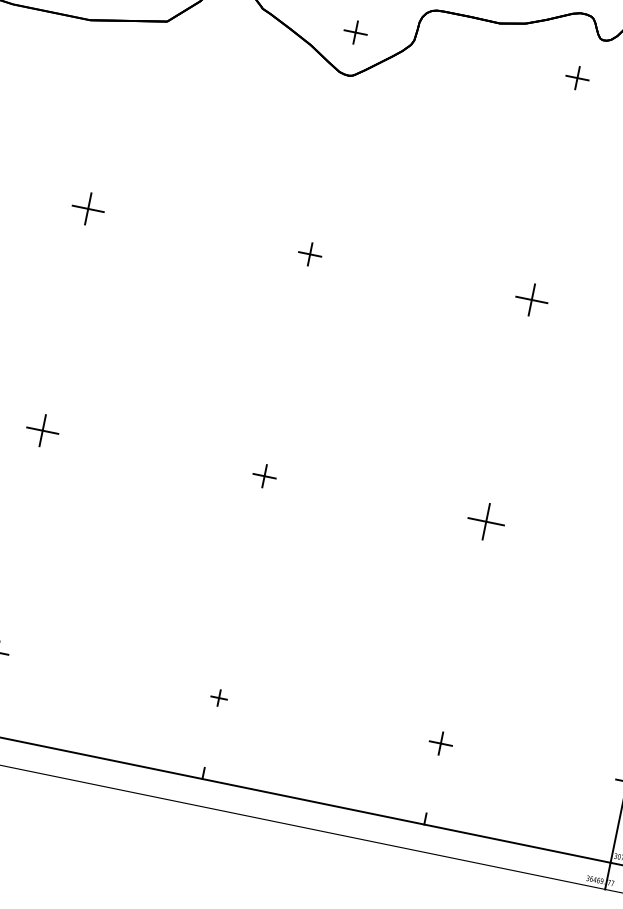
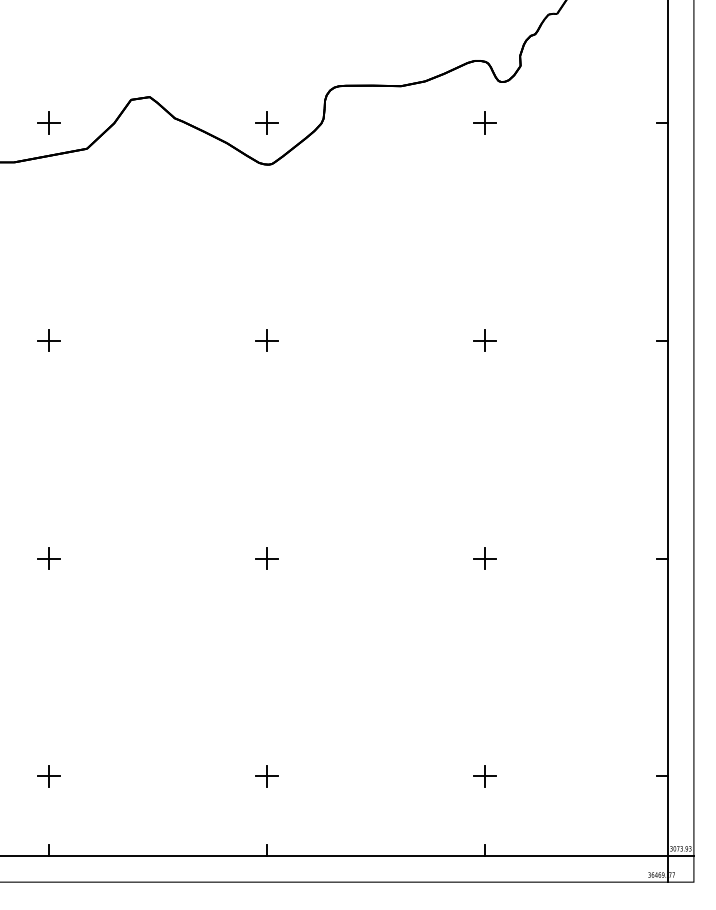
part: (87, 208) -> (48, 340), size x0.71
part: (531, 299) -> (484, 340), size x0.71
part: (42, 430) -> (48, 558), size x0.71
part: (486, 521) -> (484, 558), size x0.62
part: (218, 698) -> (266, 776), size x1.43

